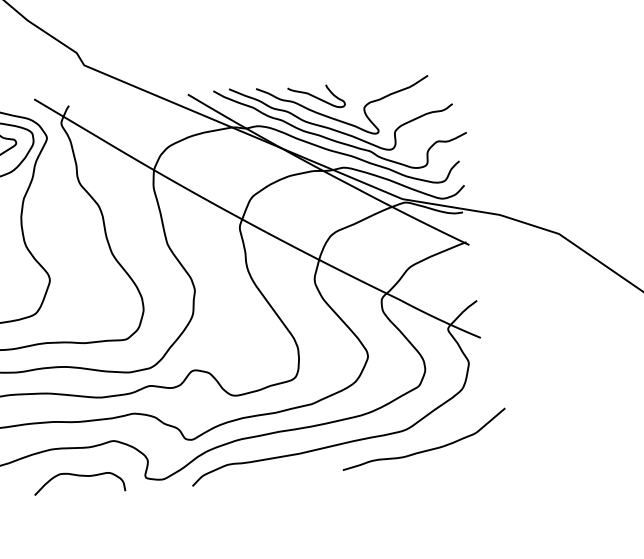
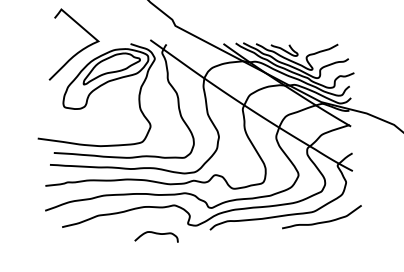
curve: (78, 477) -> (156, 234), moved

